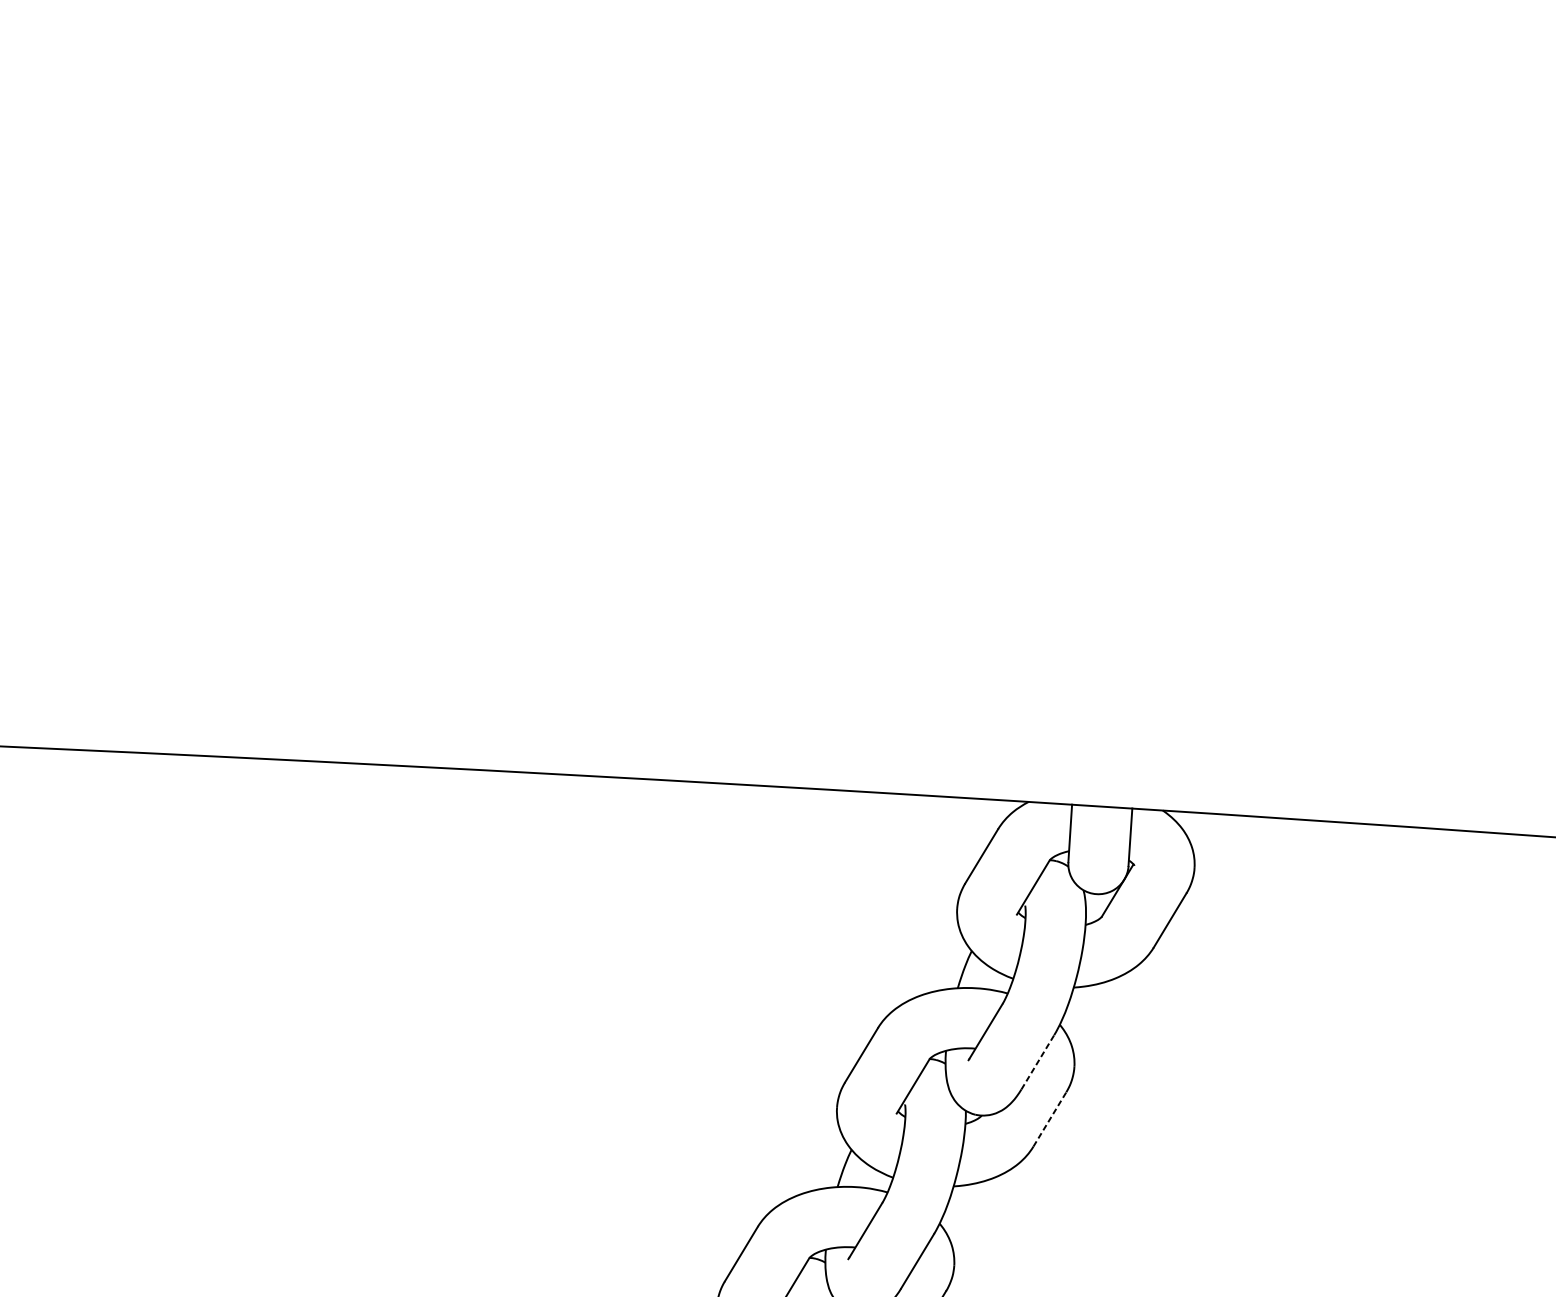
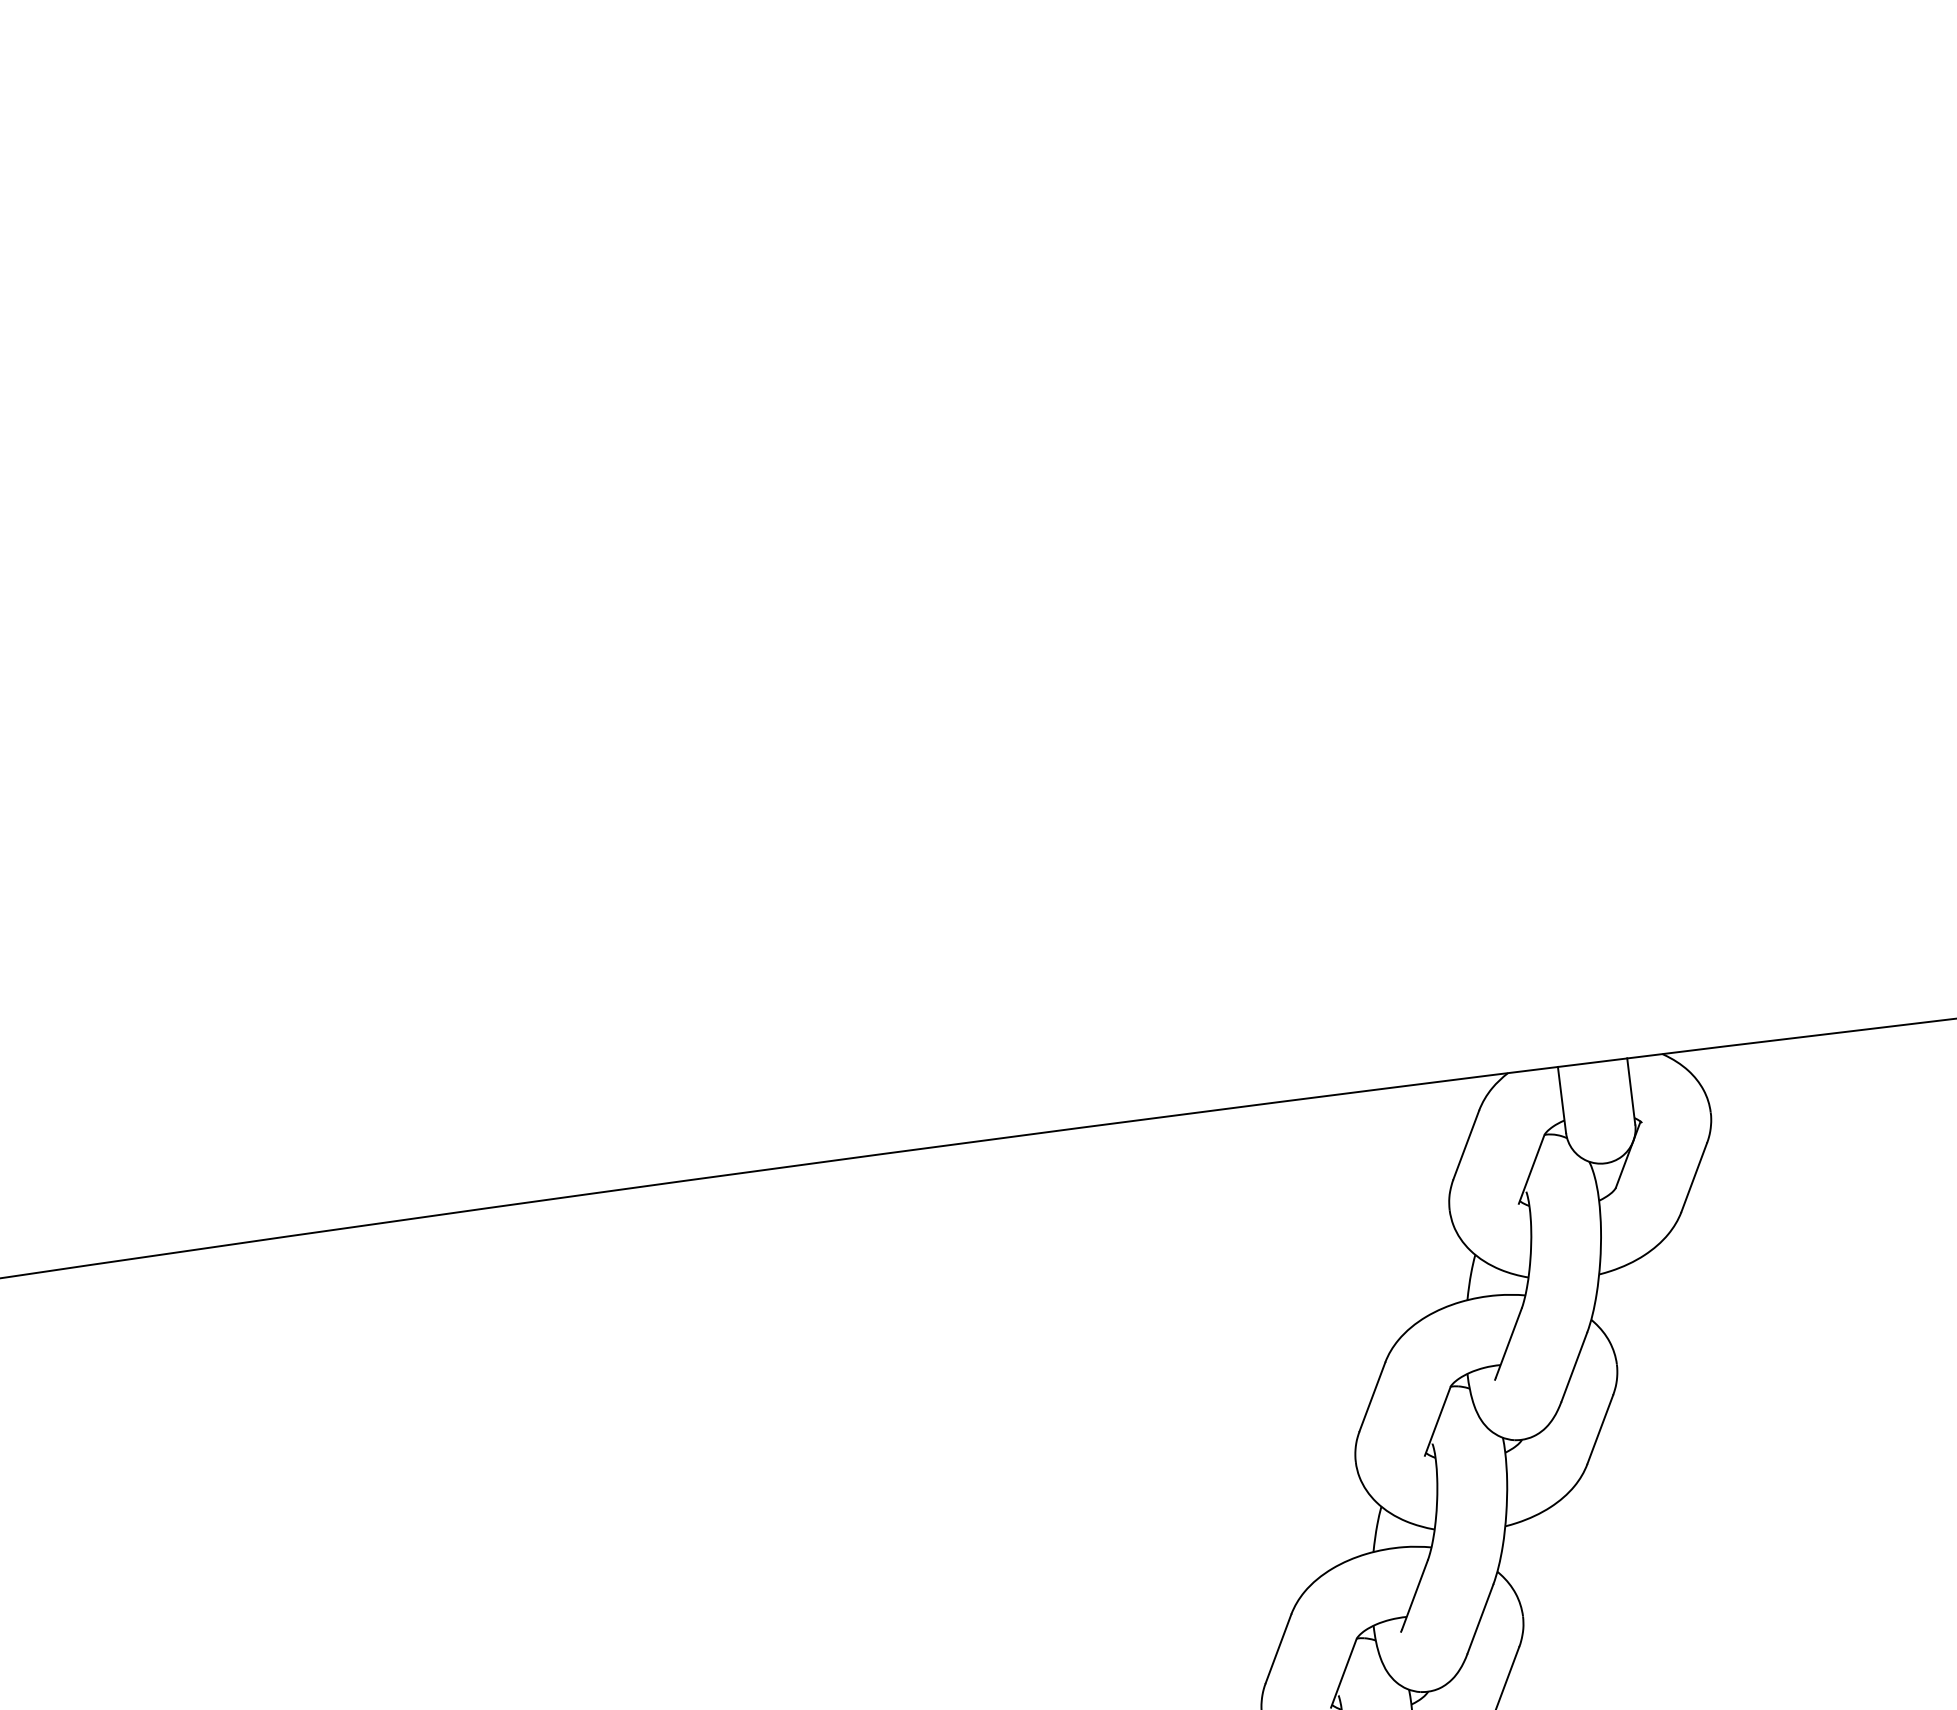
line: (1037, 1062) -> (1574, 1367), dashed -> solid
line: (1050, 1119) -> (1600, 1429), dashed -> solid

